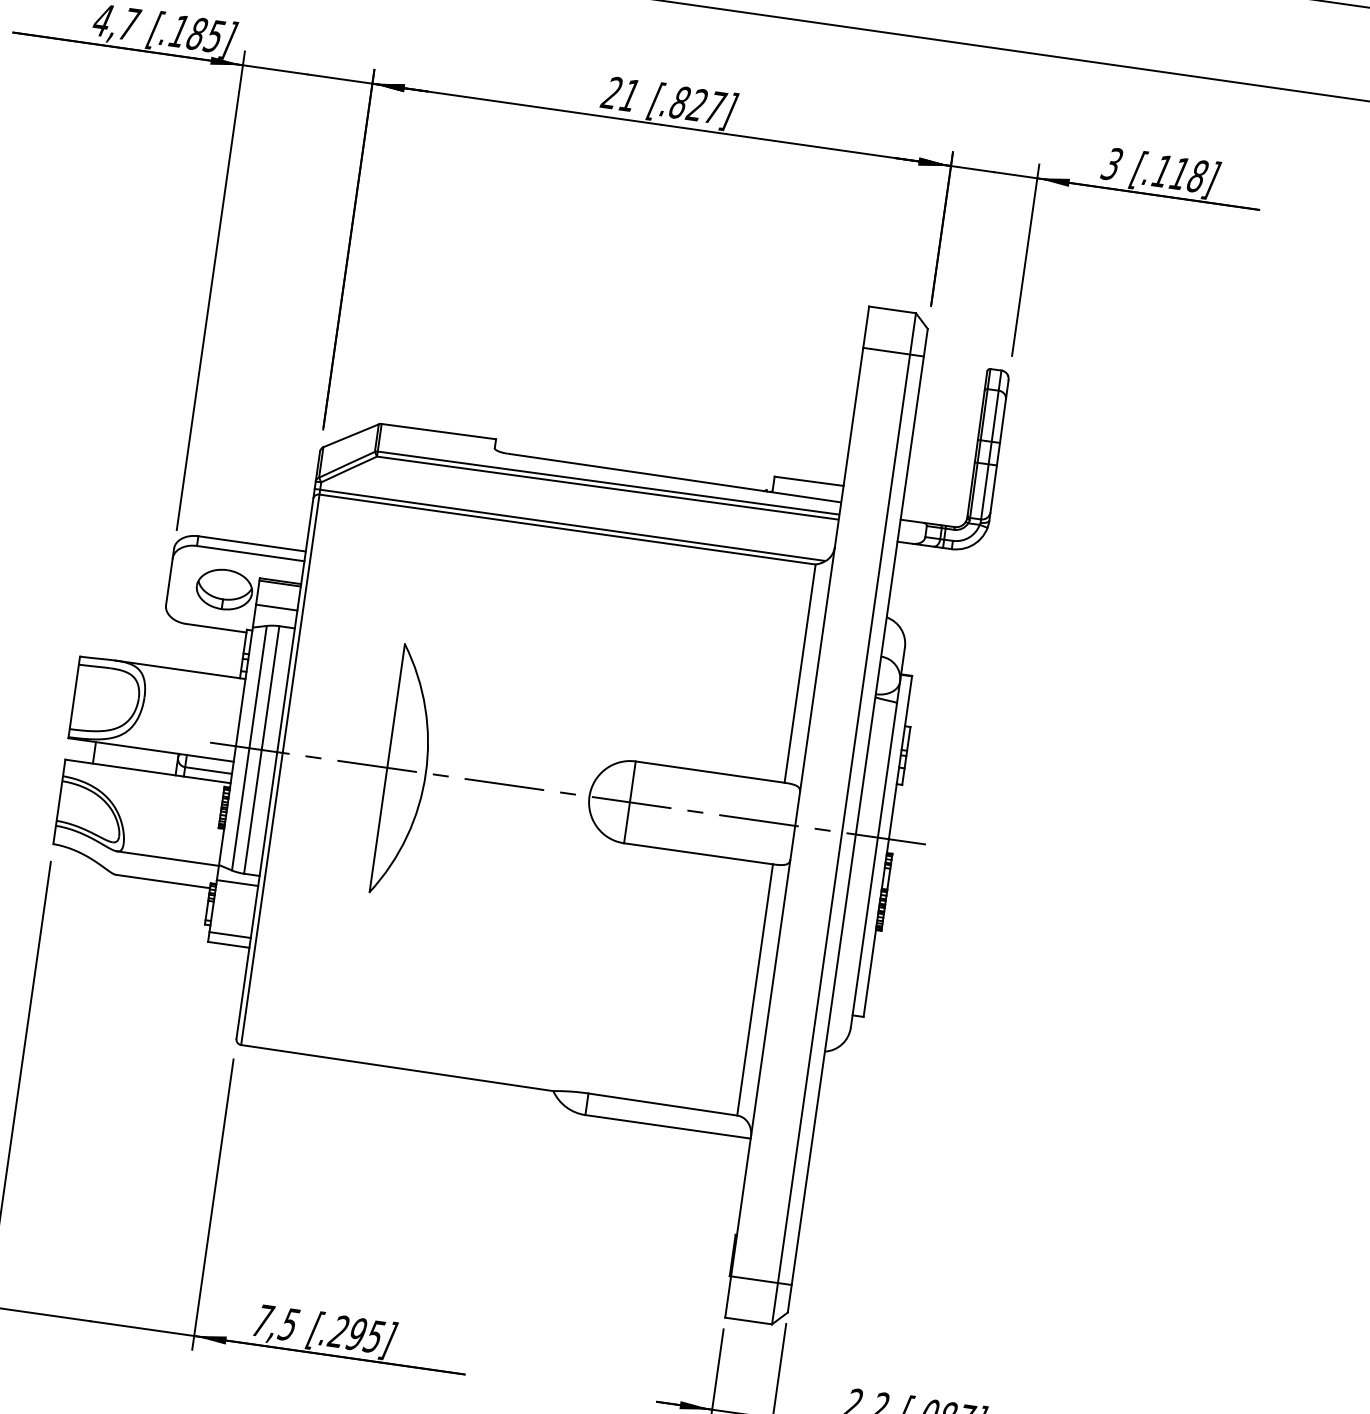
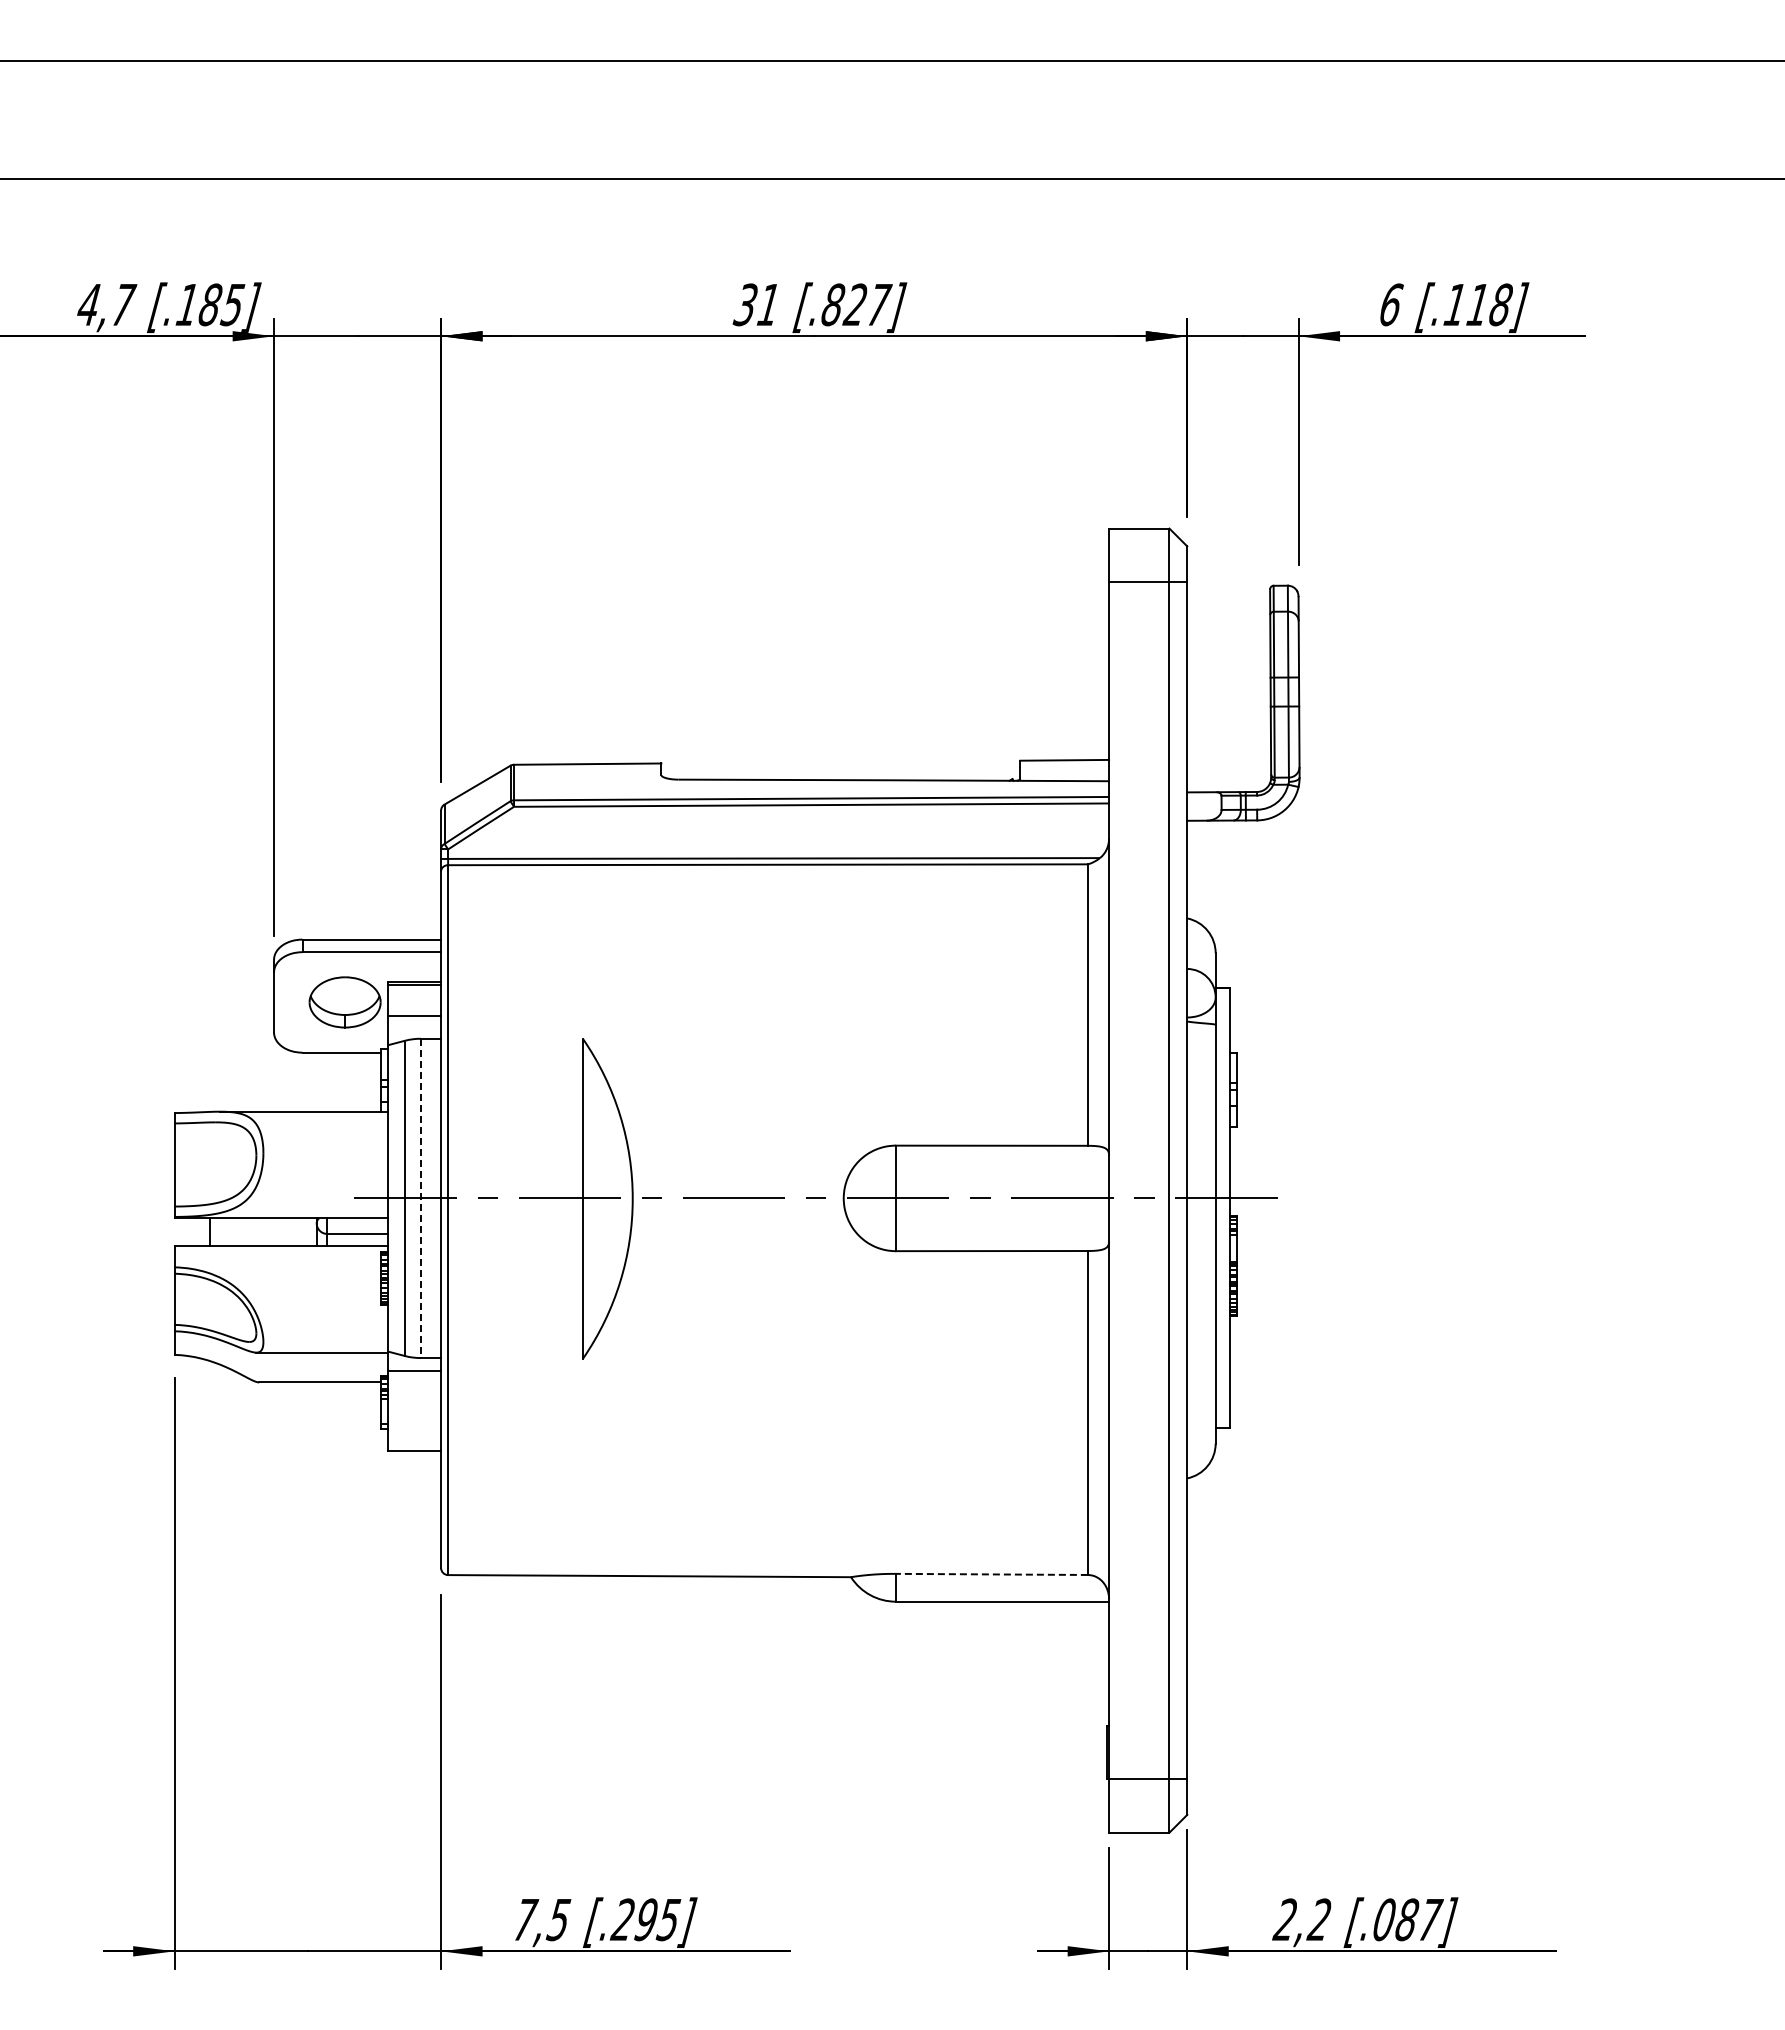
text: (611, 92) -> (744, 304), 21 -> 31
text: (1112, 163) -> (1390, 304), 3 -> 6
line: (262, 750) -> (421, 1198), solid -> dashed
line: (230, 935) -> (414, 1438), removed
line: (662, 1104) -> (991, 1574), solid -> dashed

